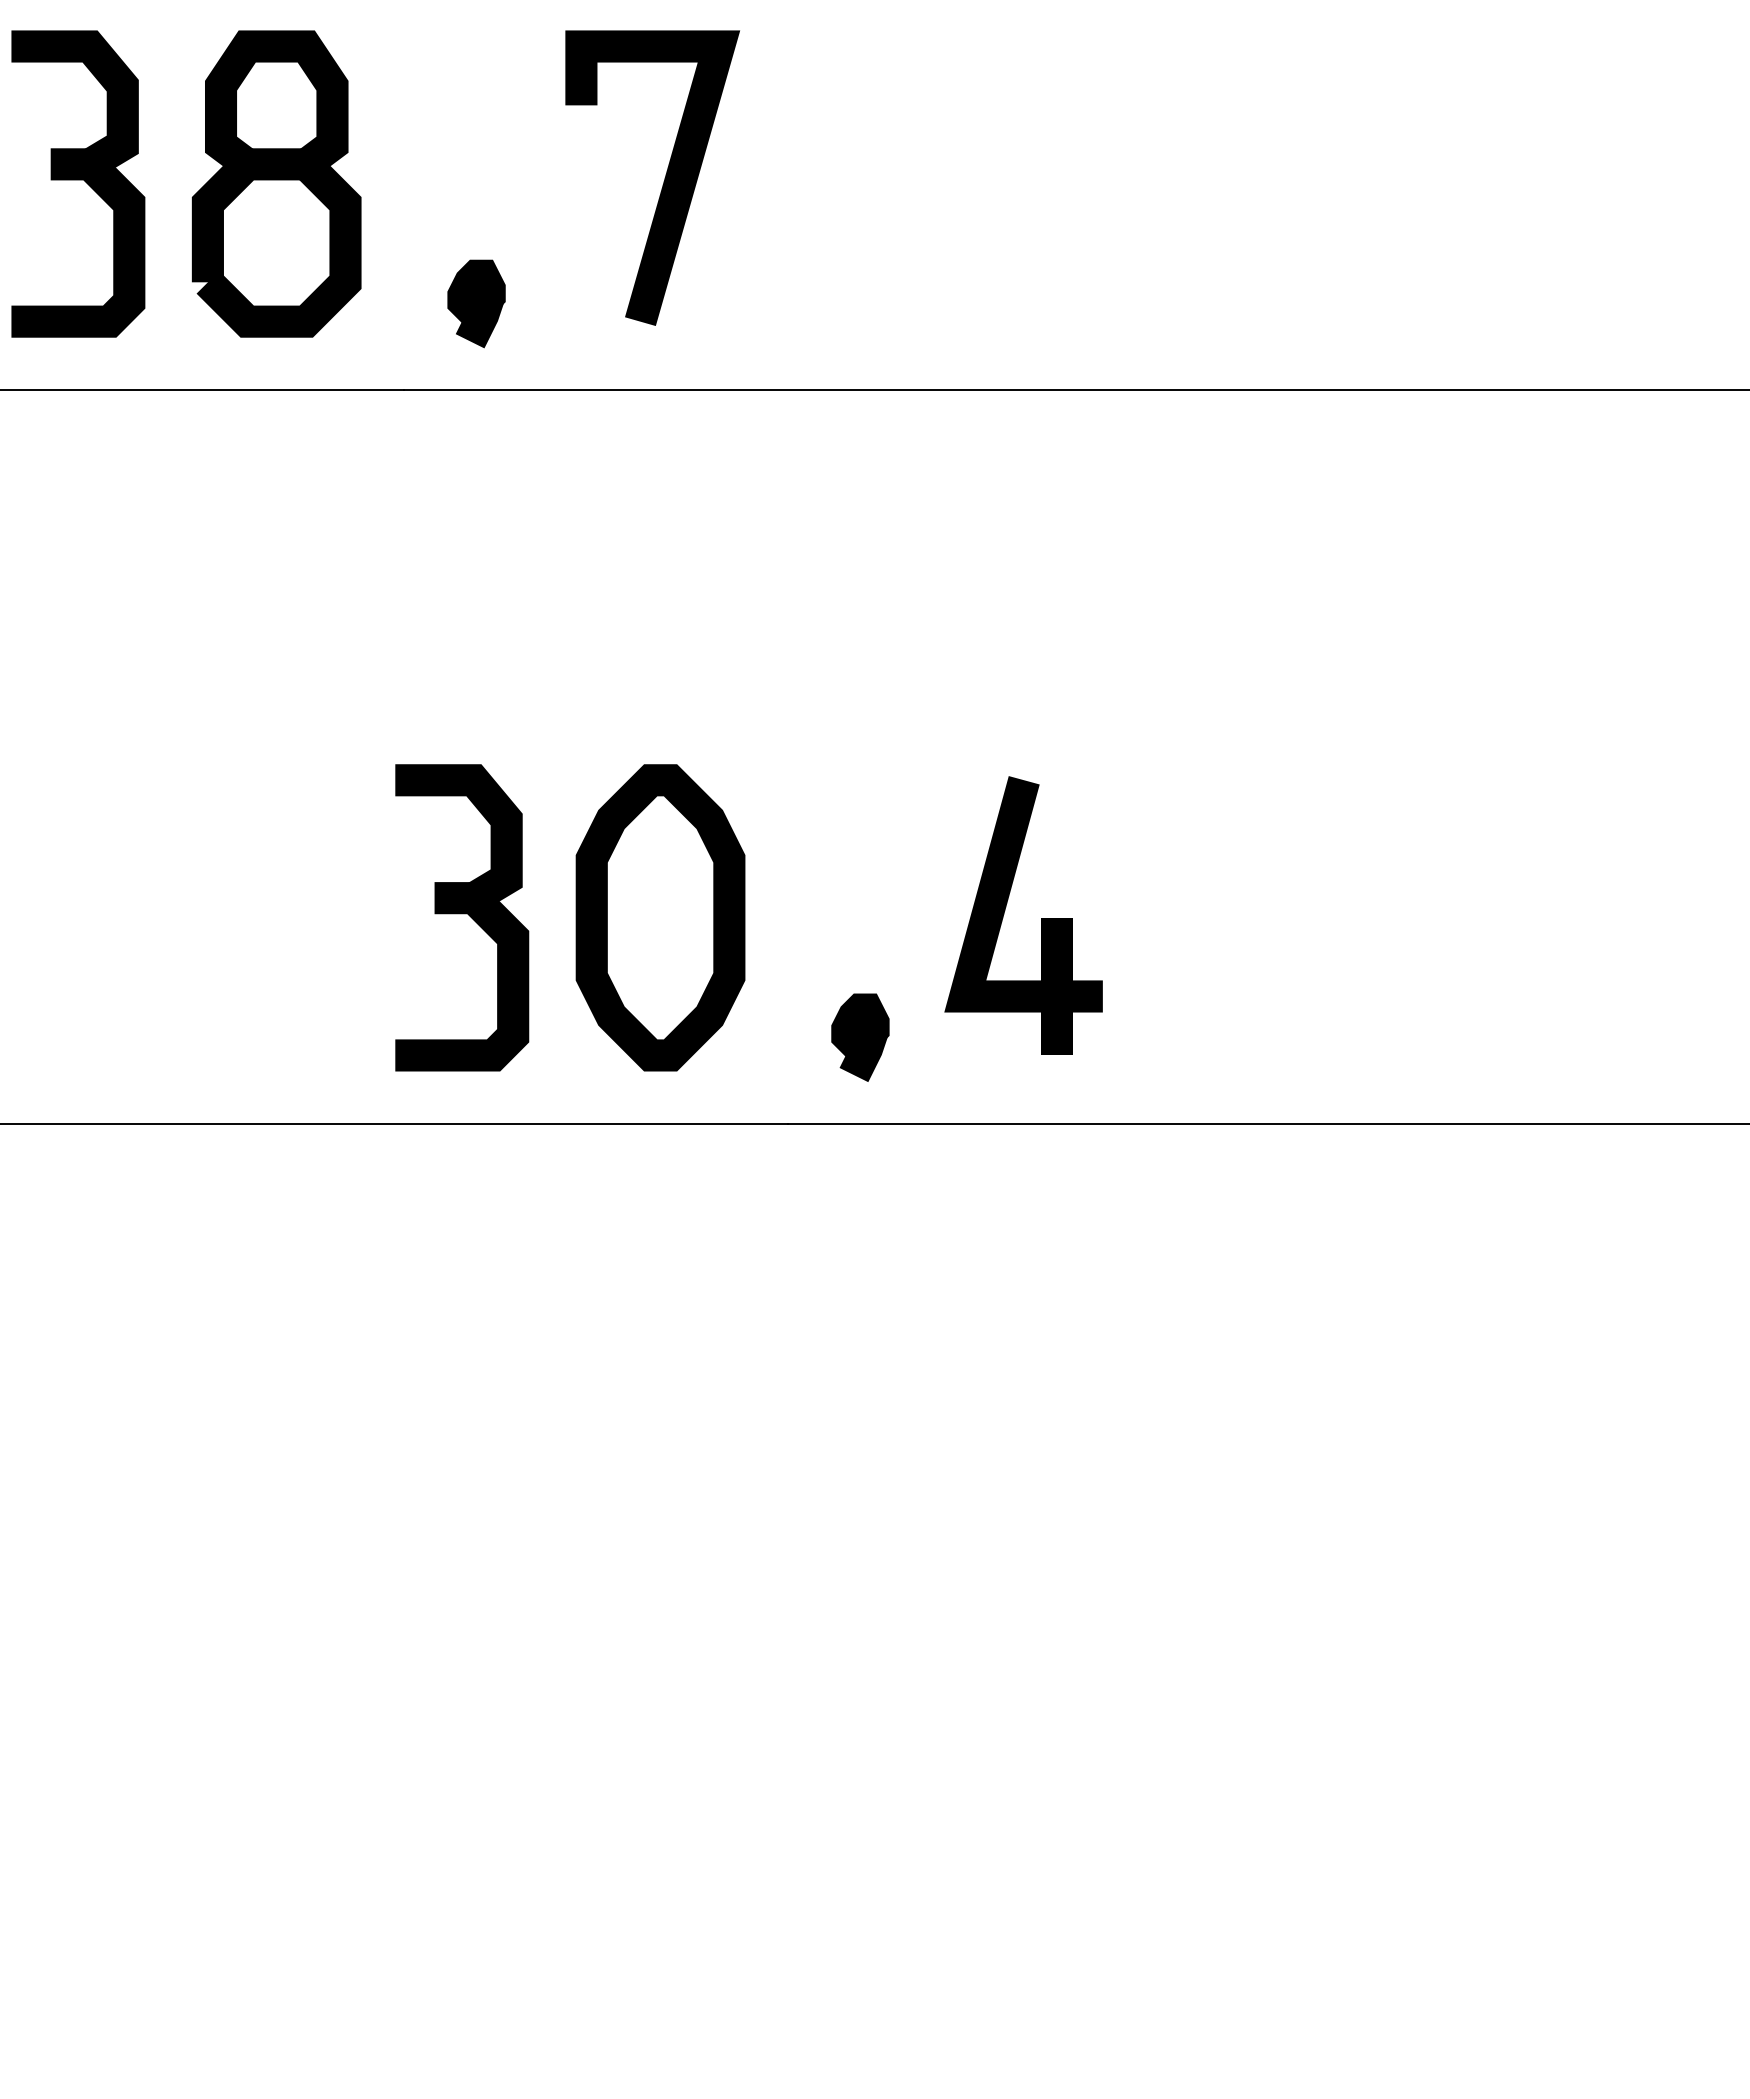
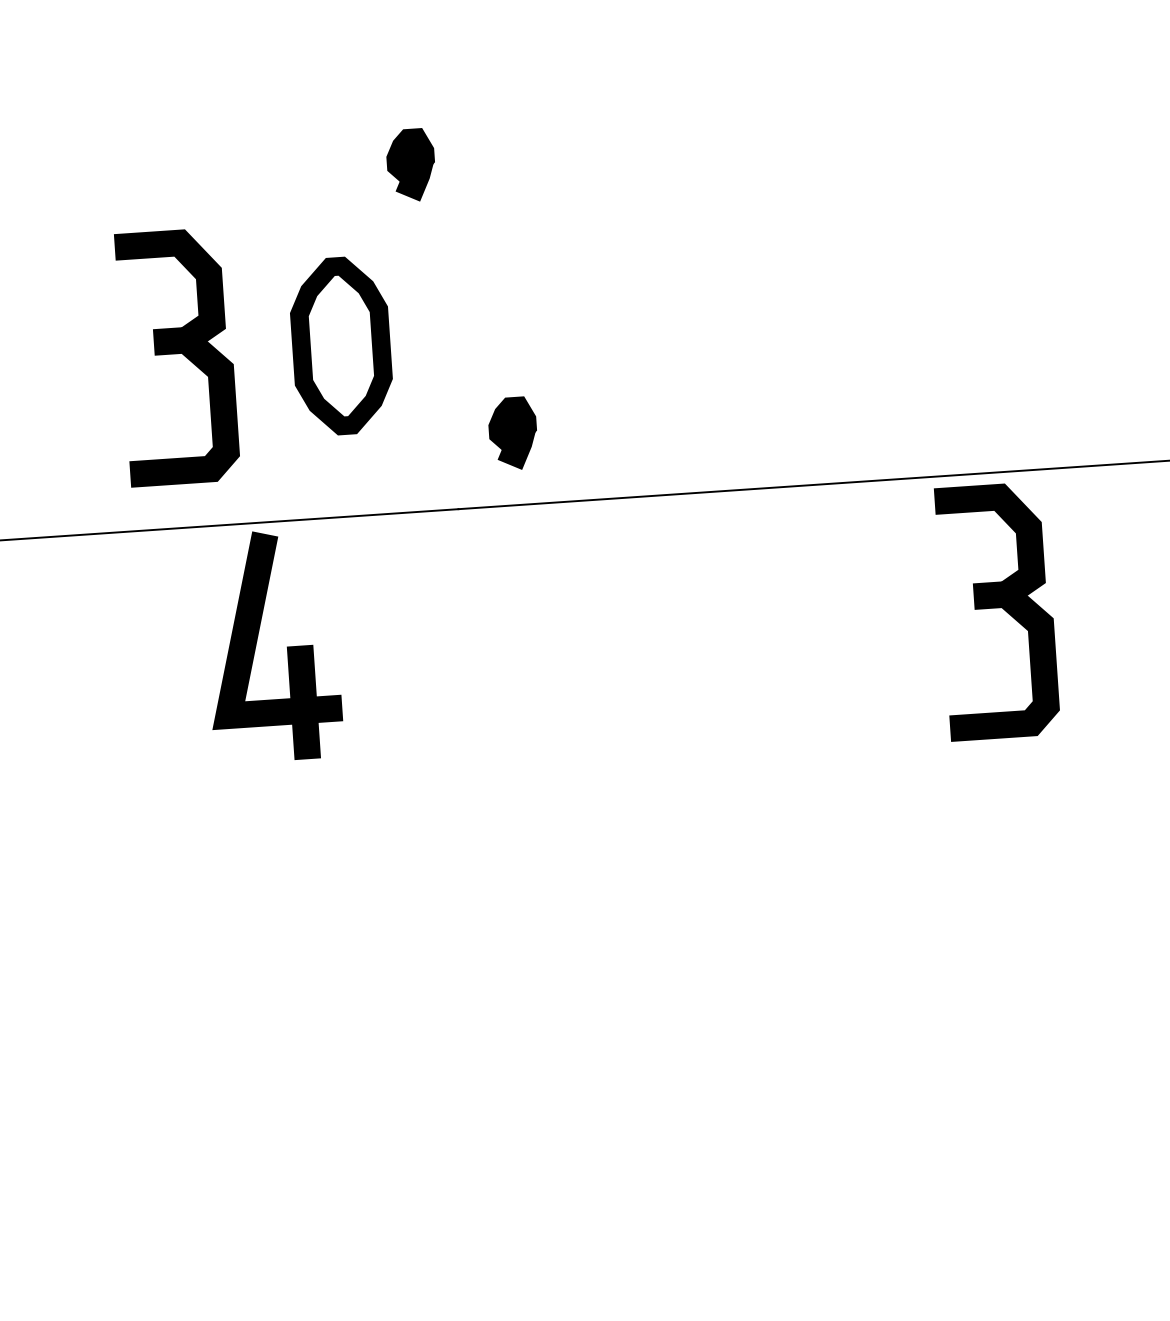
part: (759, 705) -> (411, 165), added
part: (660, 917) -> (341, 345), size x0.7
part: (1041, 918) -> (287, 647), moved
part: (1430, 1291) -> (997, 611), added

